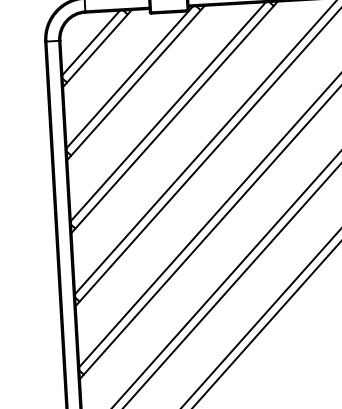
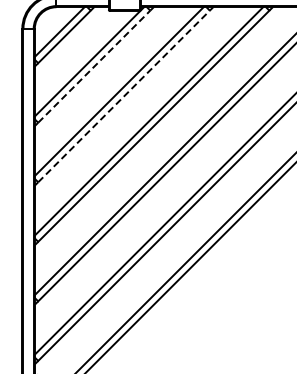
line: (136, 82) -> (94, 66), solid -> dashed
line: (175, 117) -> (124, 96), solid -> dashed

